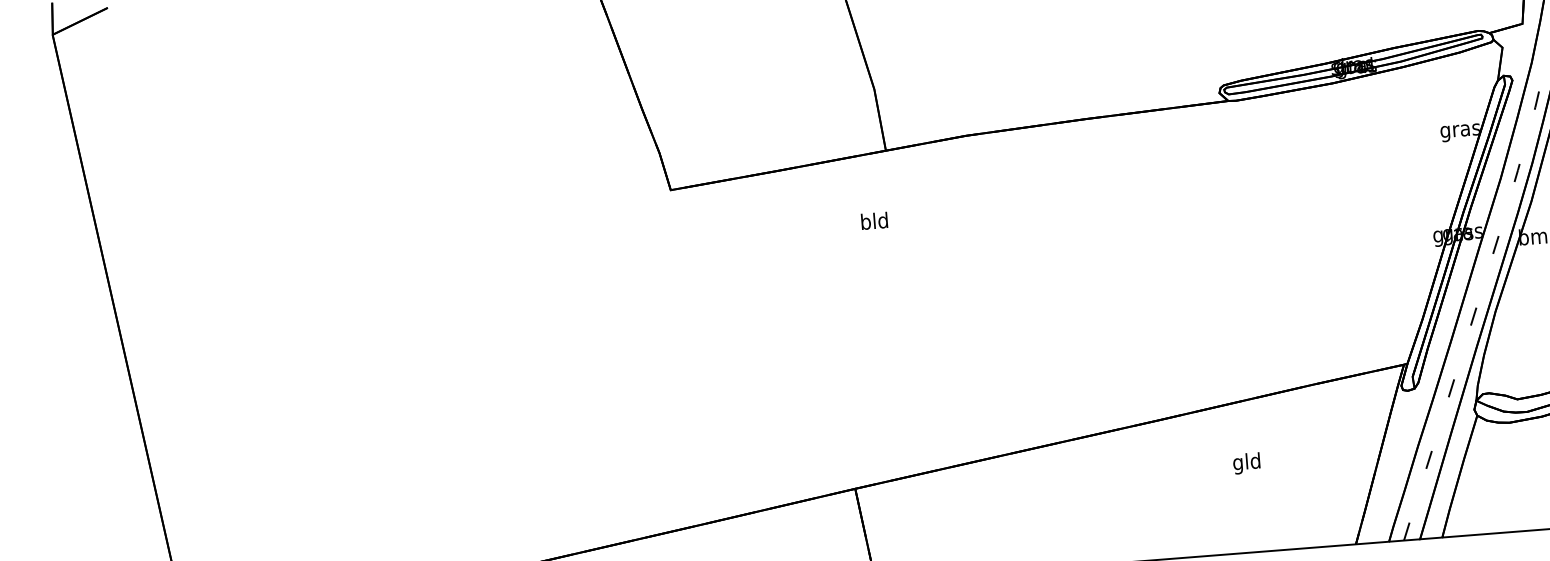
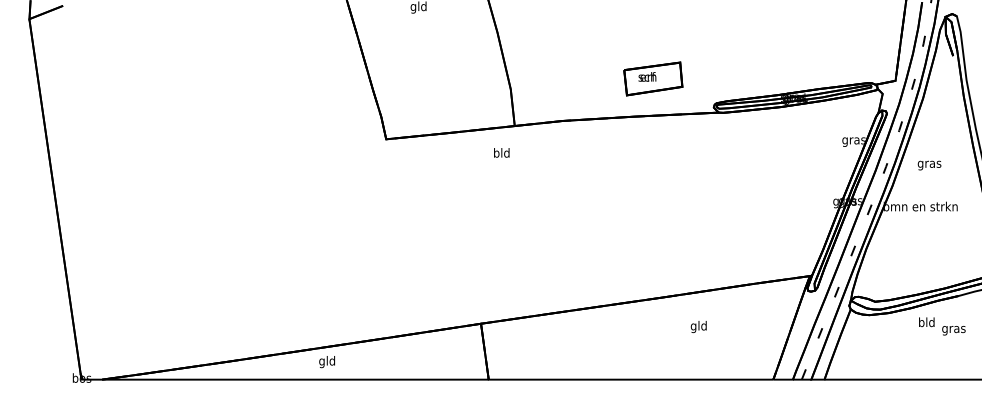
part: (1113, 52) -> (653, 78), added
text: (873, 220) -> (501, 152), moved
text: (1246, 464) -> (698, 327), moved

